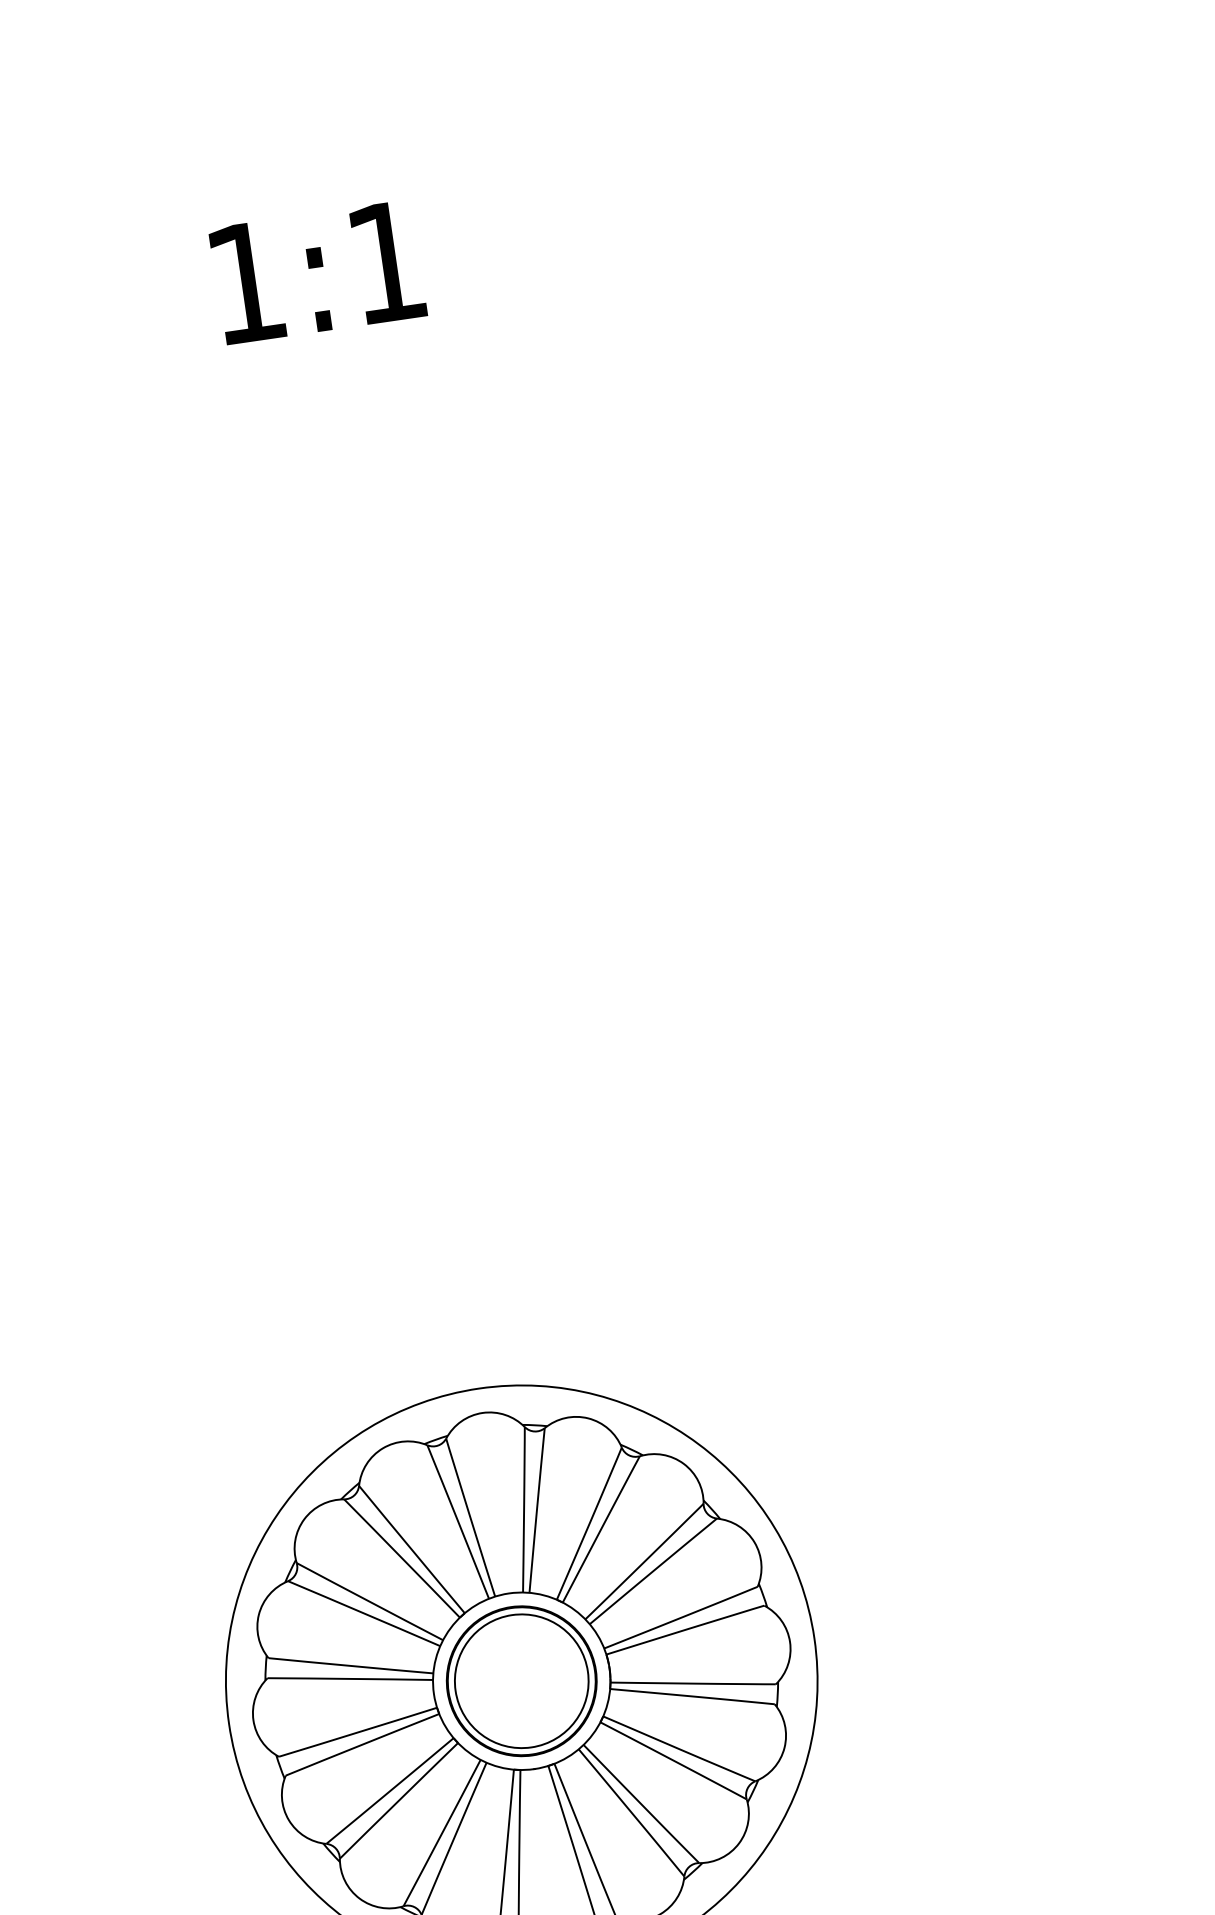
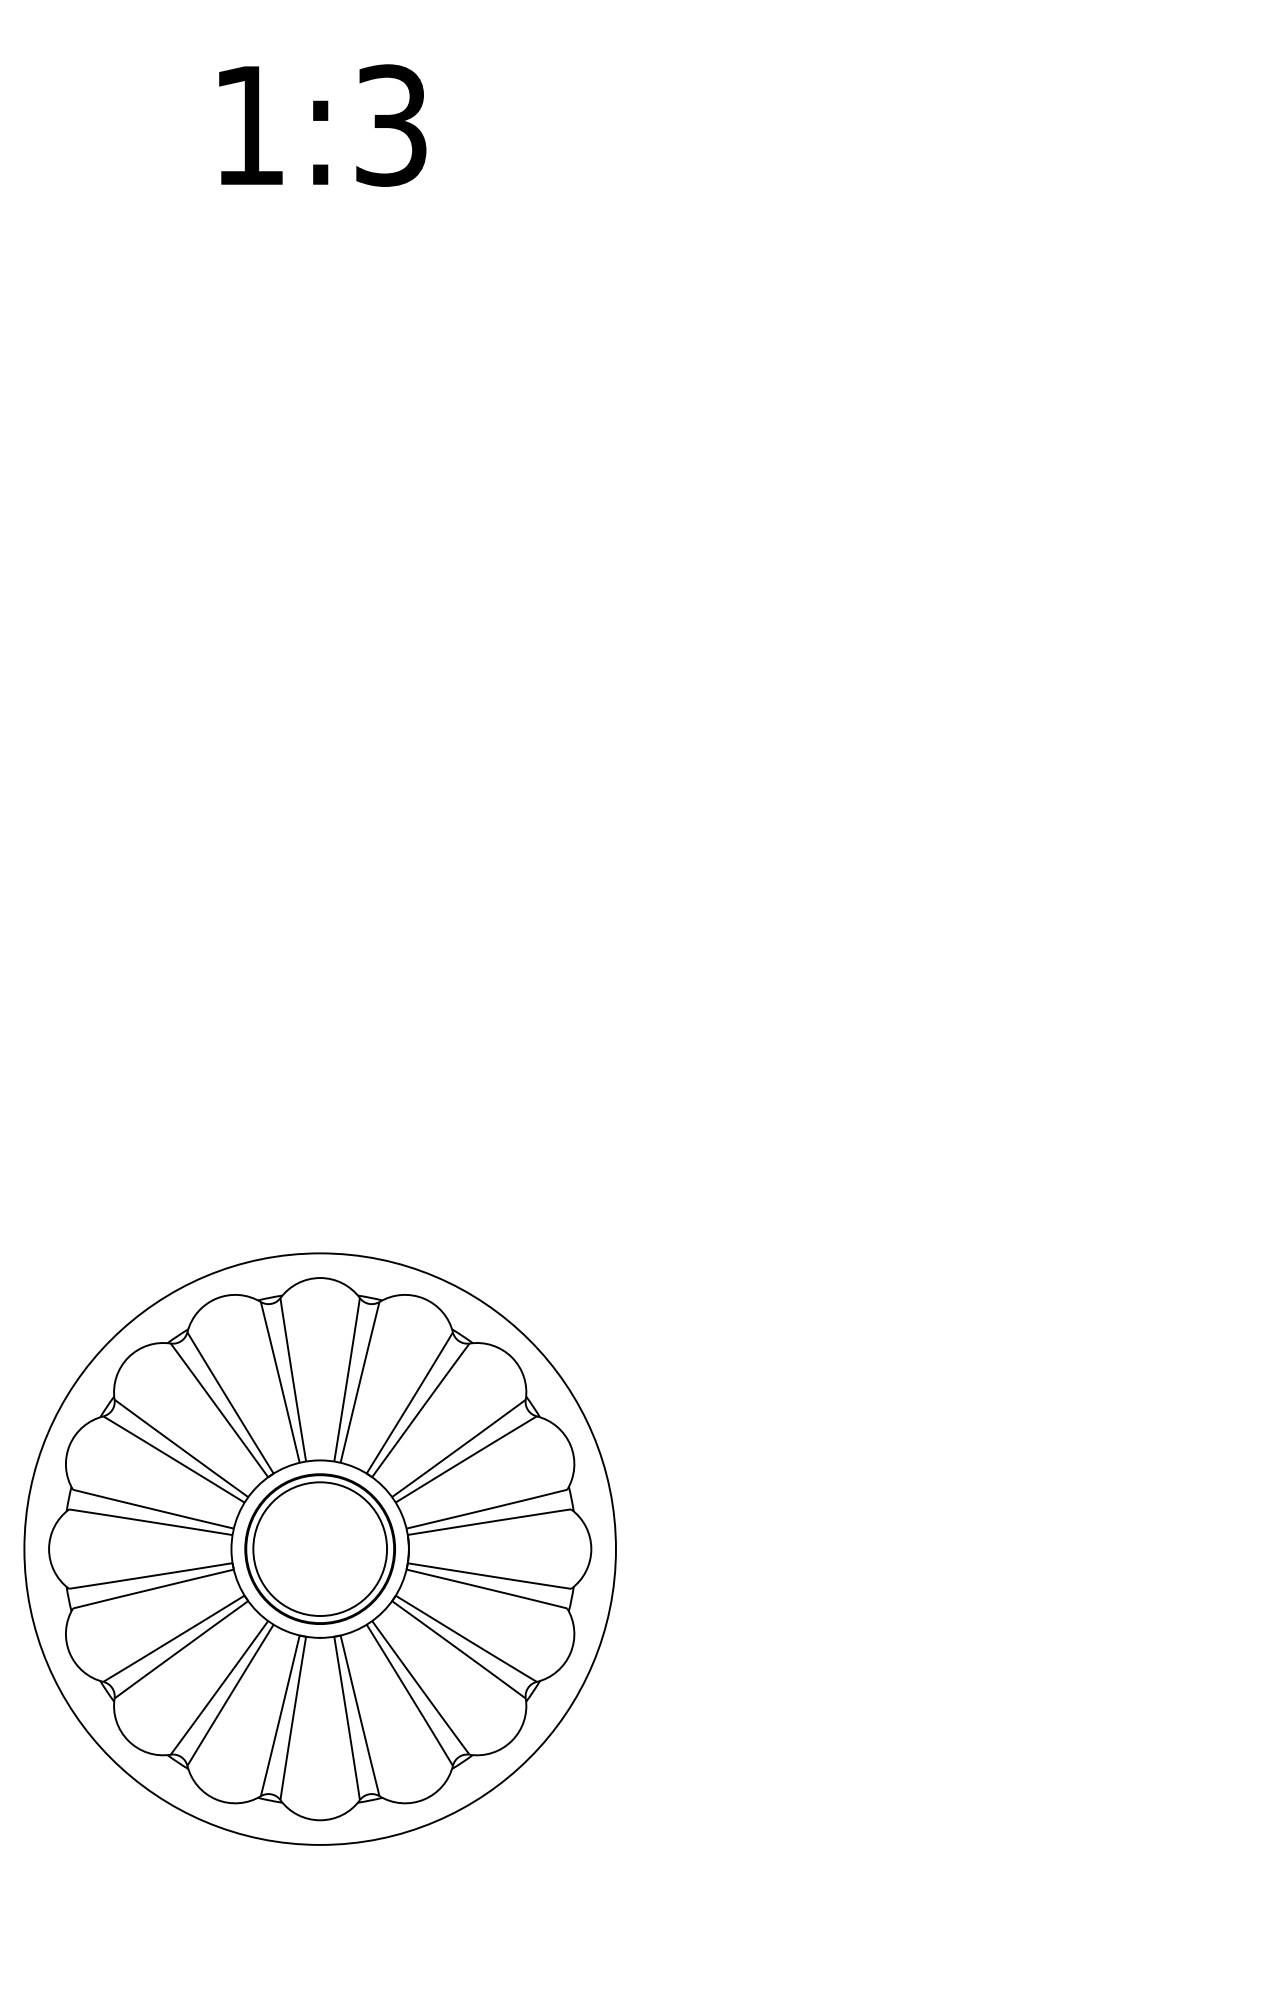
text: (386, 262) -> (391, 125), 1:1 -> 1:3

